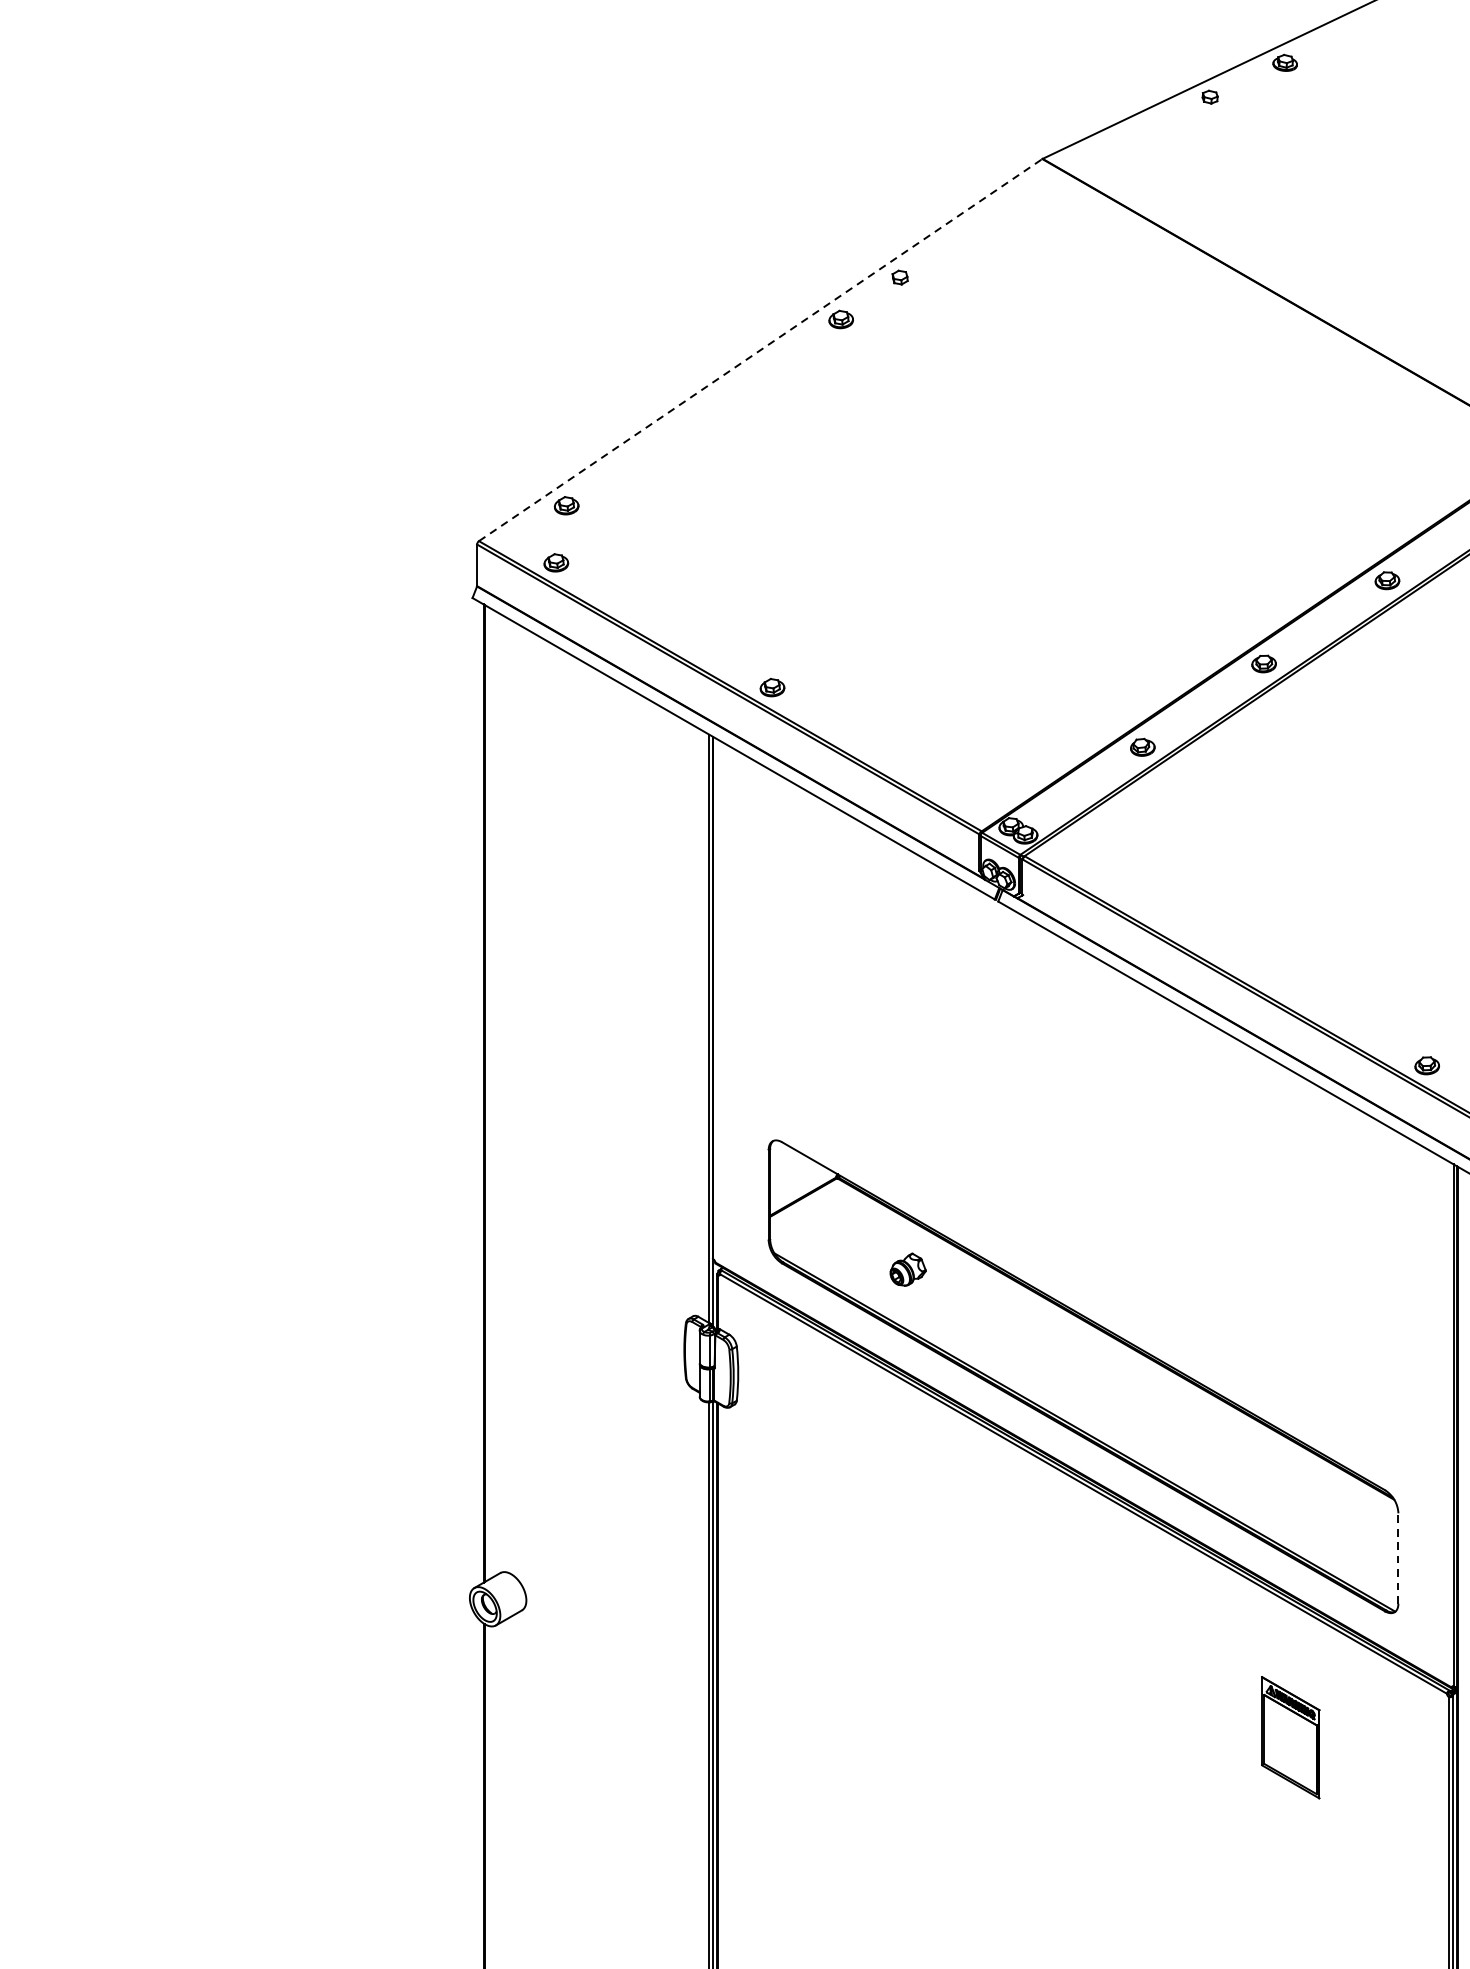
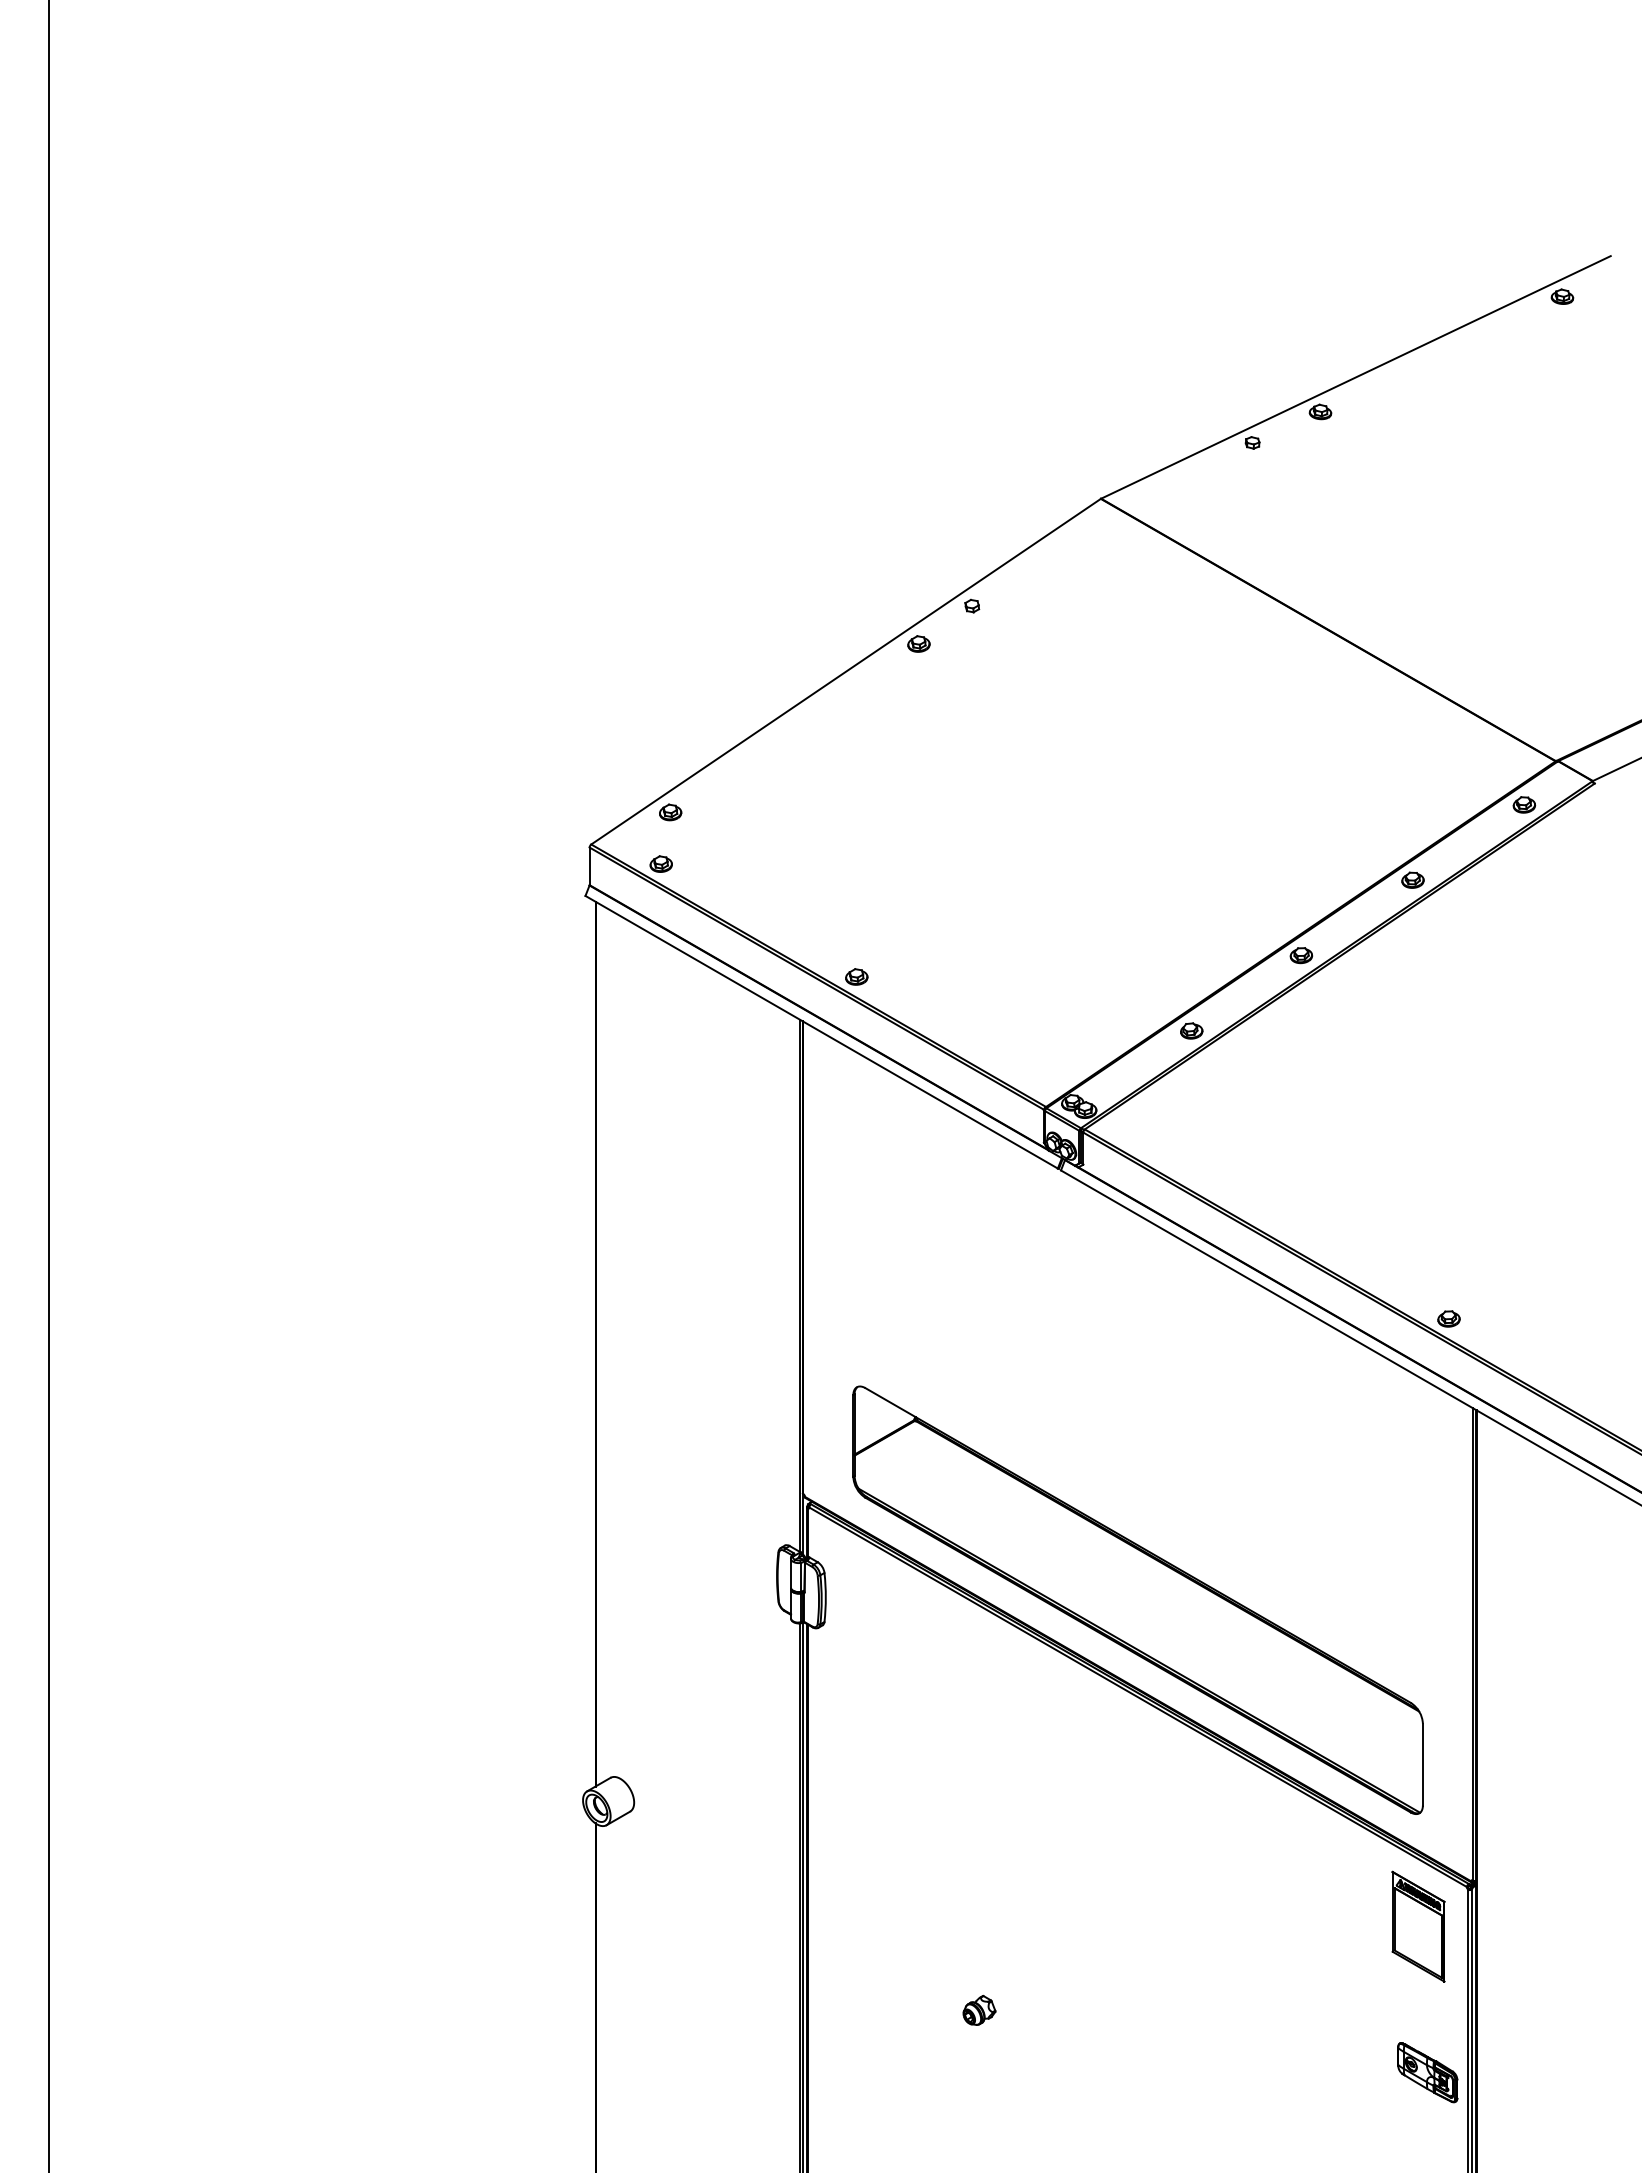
line: (761, 349) -> (846, 671), dashed -> solid
part: (908, 1268) -> (979, 2009), moved
line: (1397, 1558) -> (1422, 1764), dashed -> solid
part: (1290, 1737) -> (1418, 1926), moved
part: (1403, 1898) -> (1427, 2072), added

